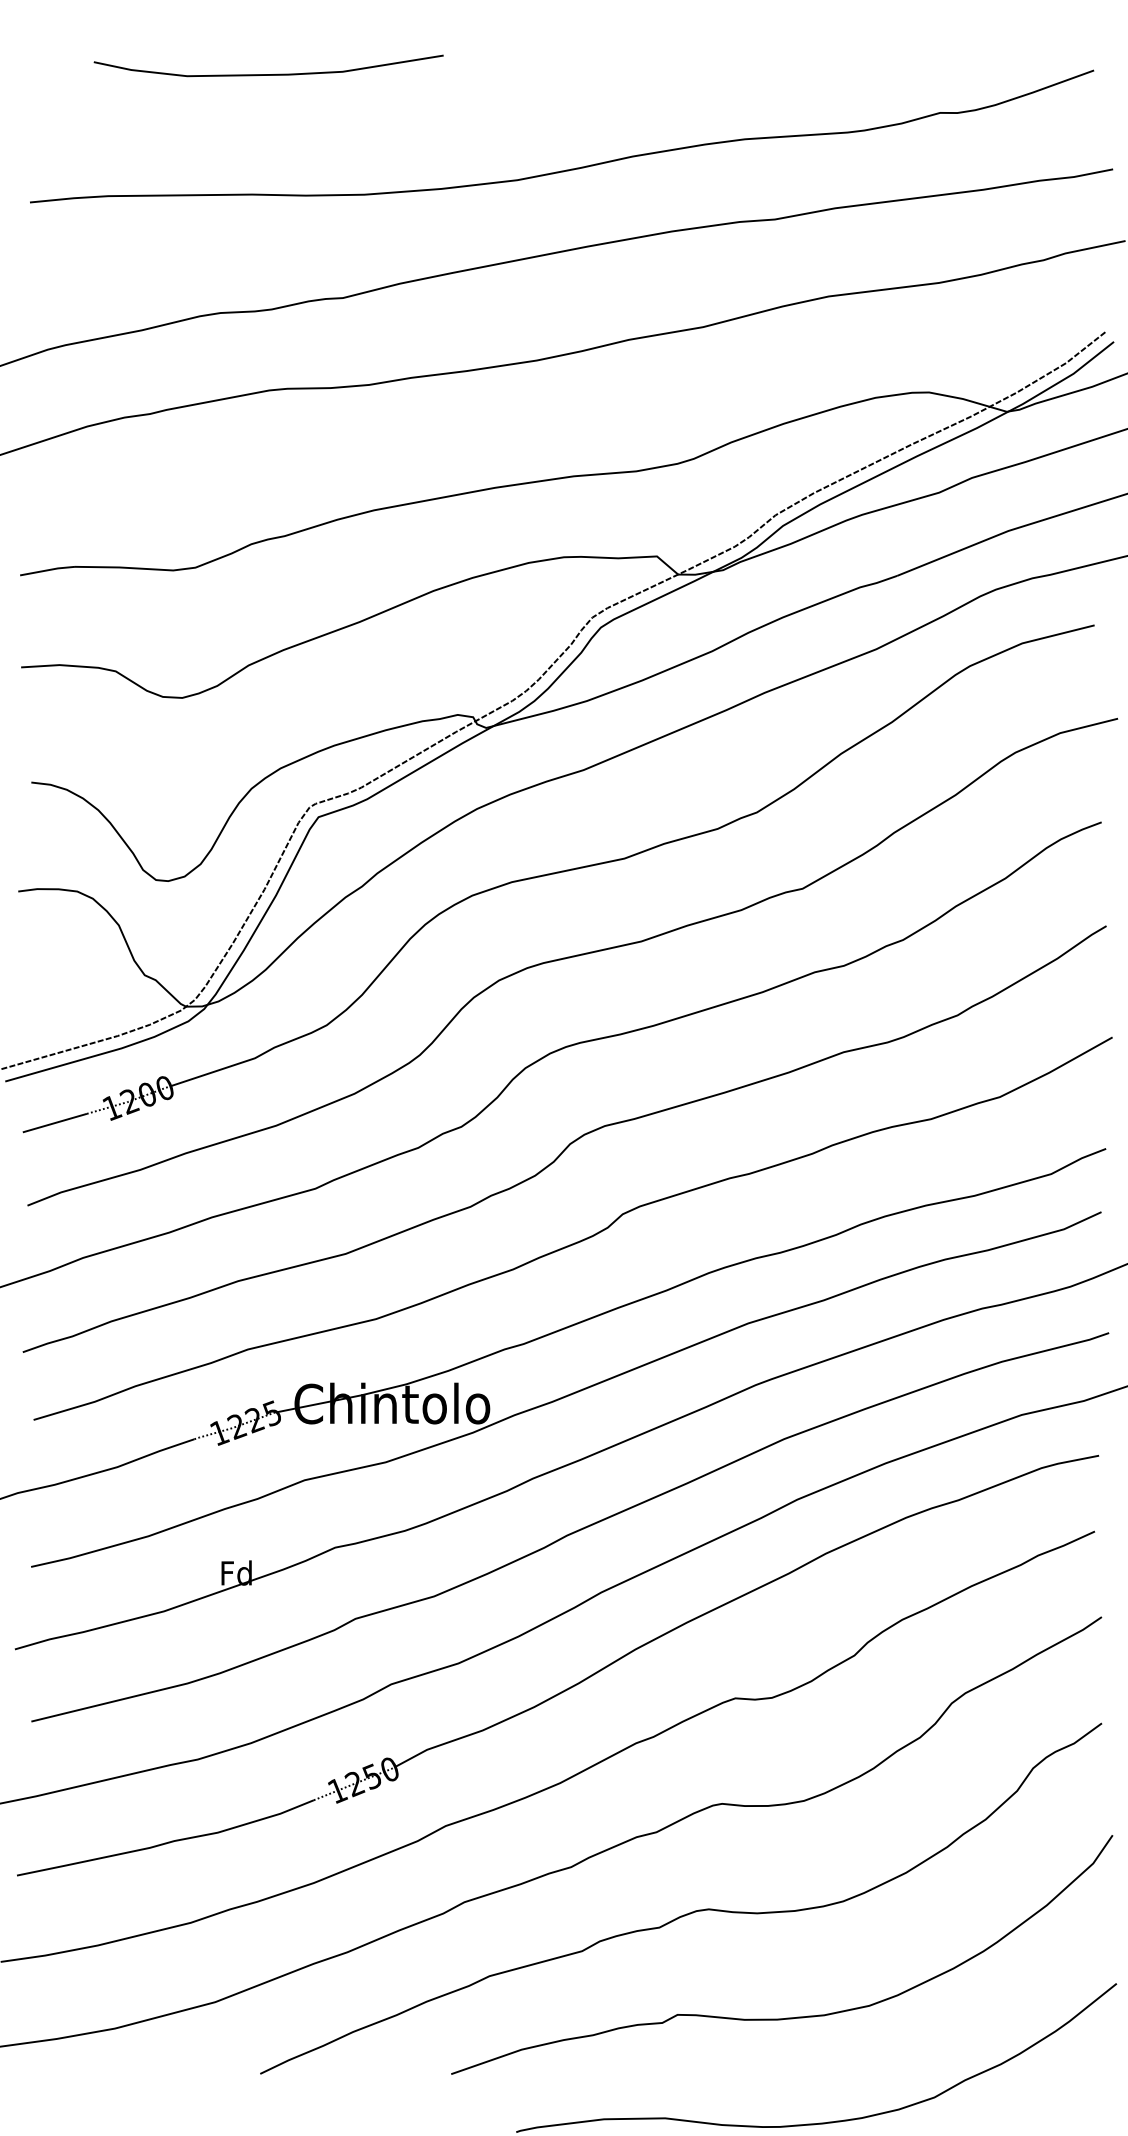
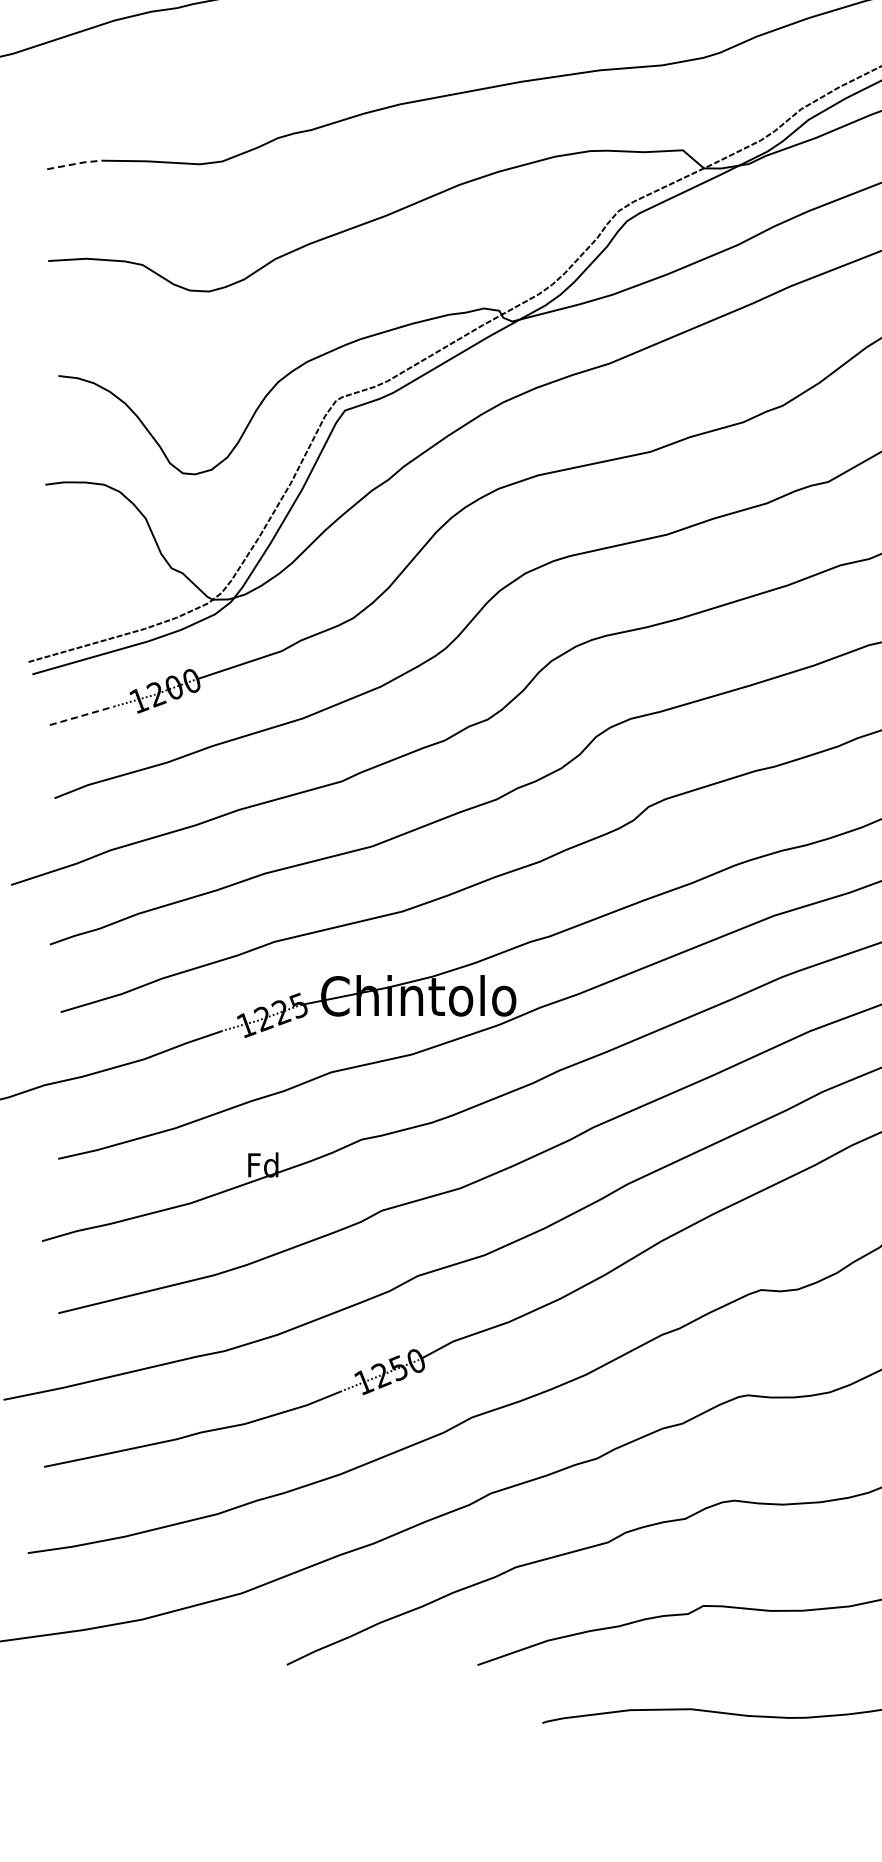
line: (48, 570) -> (75, 164), solid -> dashed
line: (55, 1122) -> (82, 715), solid -> dashed

